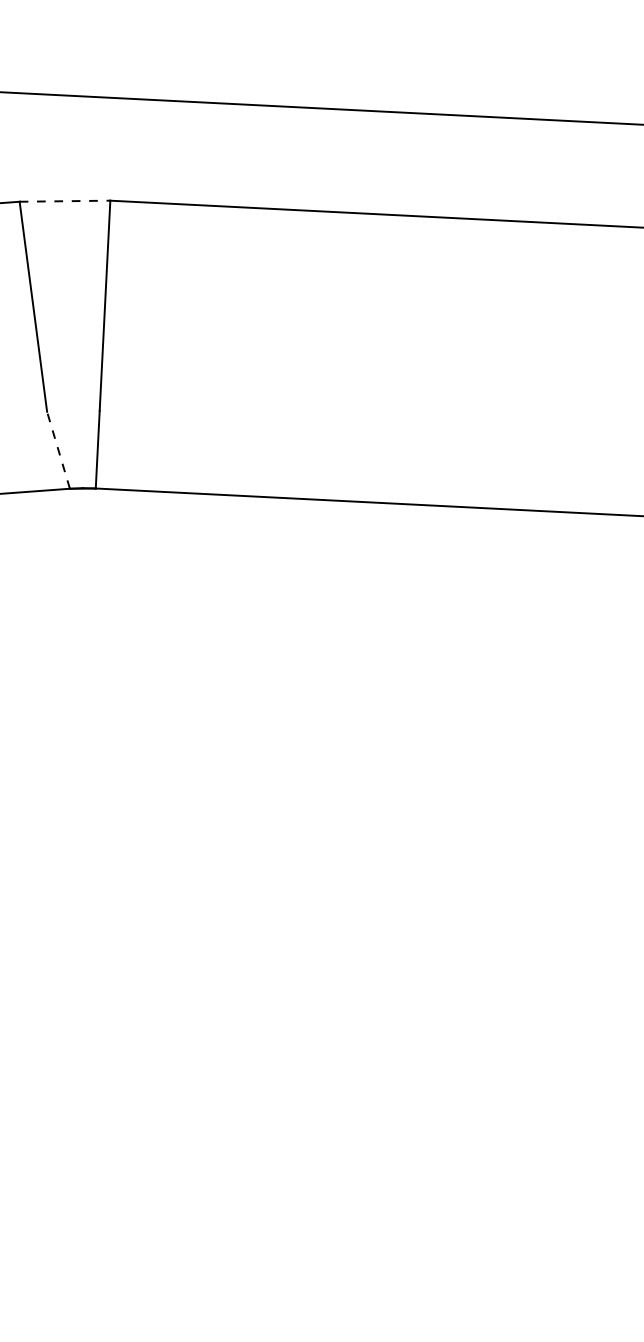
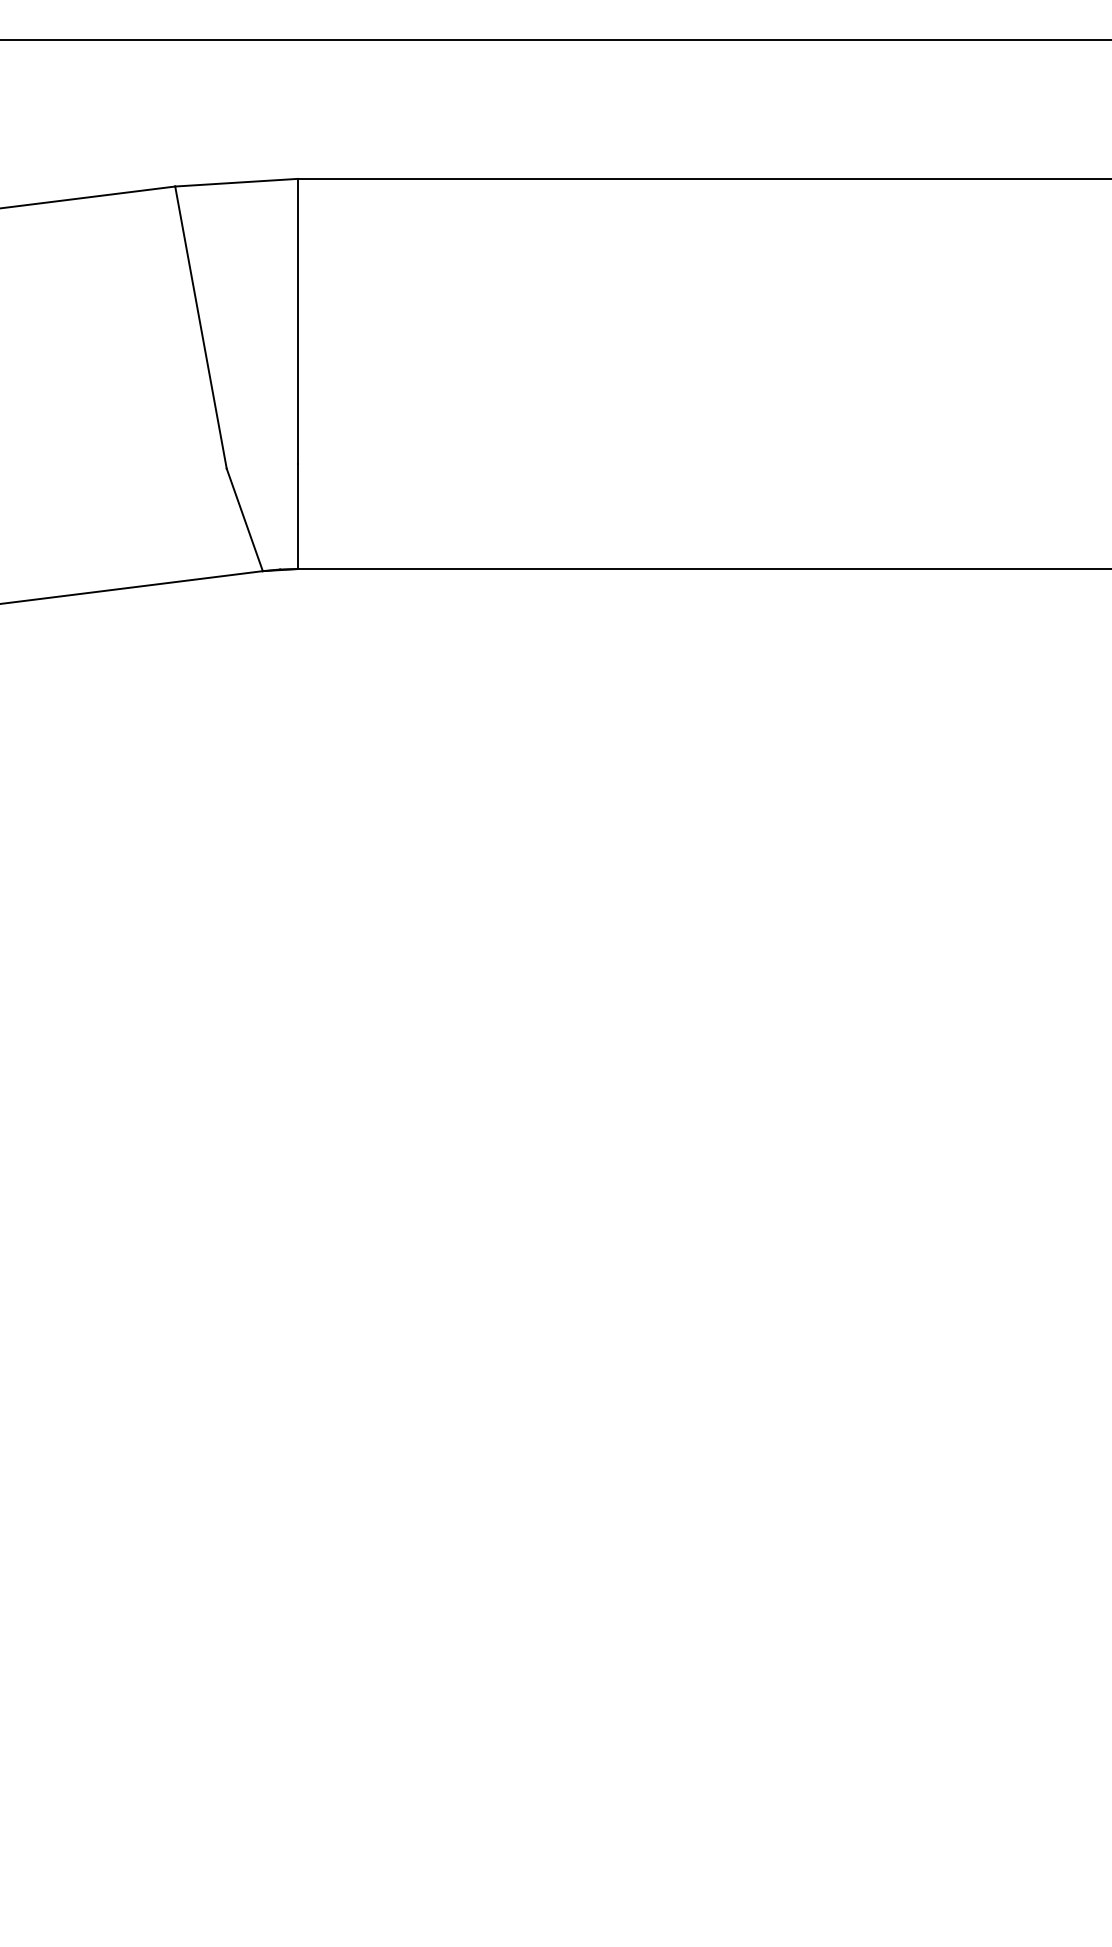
line: (65, 201) -> (237, 182), dashed -> solid
line: (58, 449) -> (244, 519), dashed -> solid

